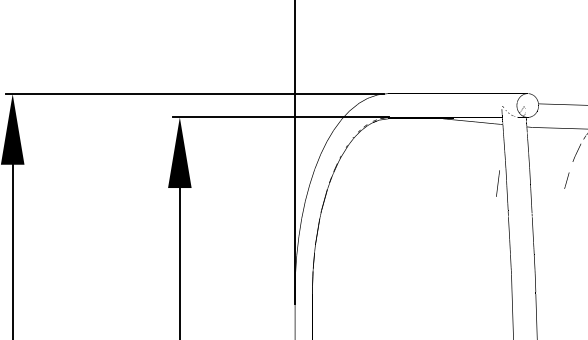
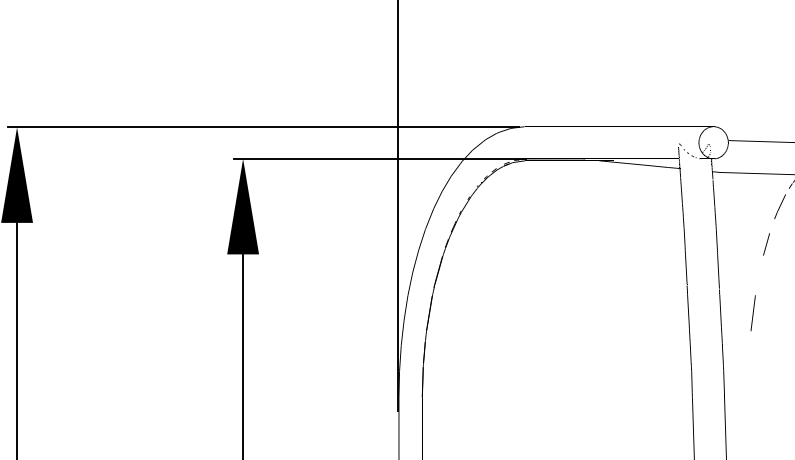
line: (497, 183) -> (752, 313), moved

